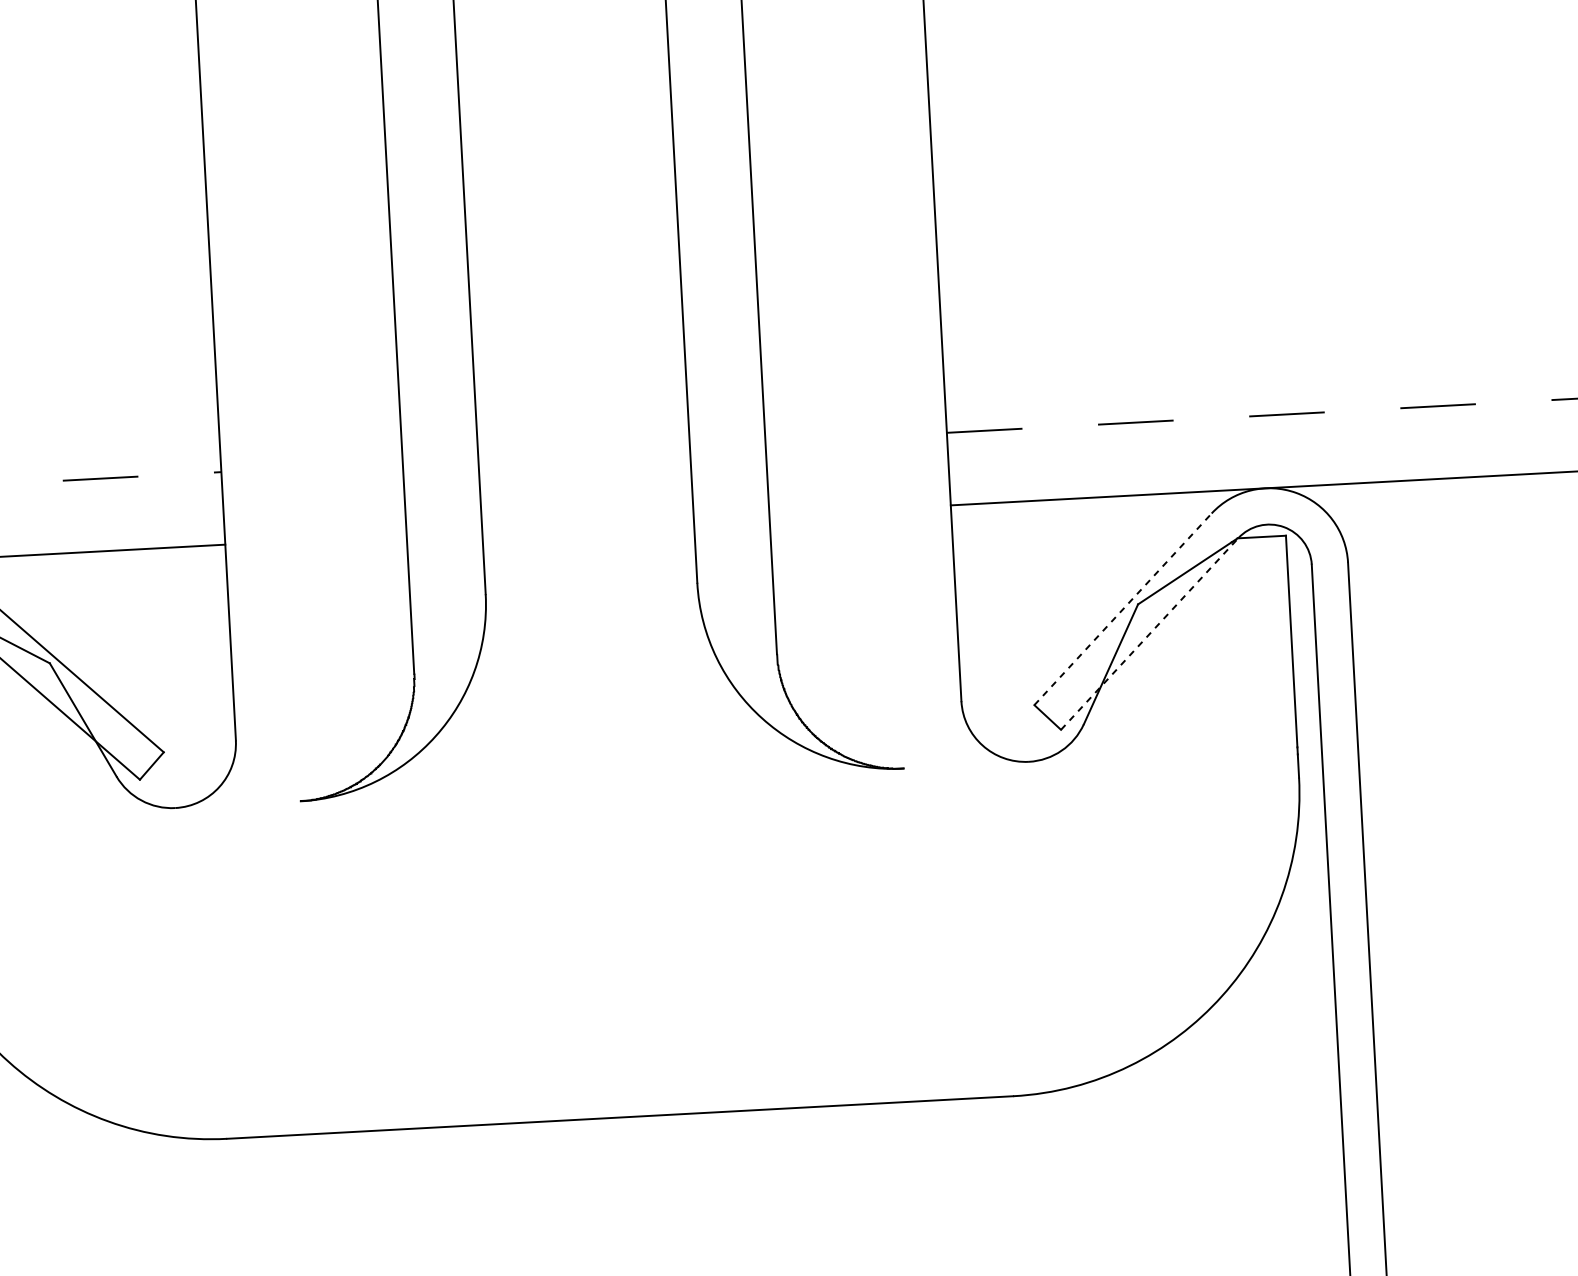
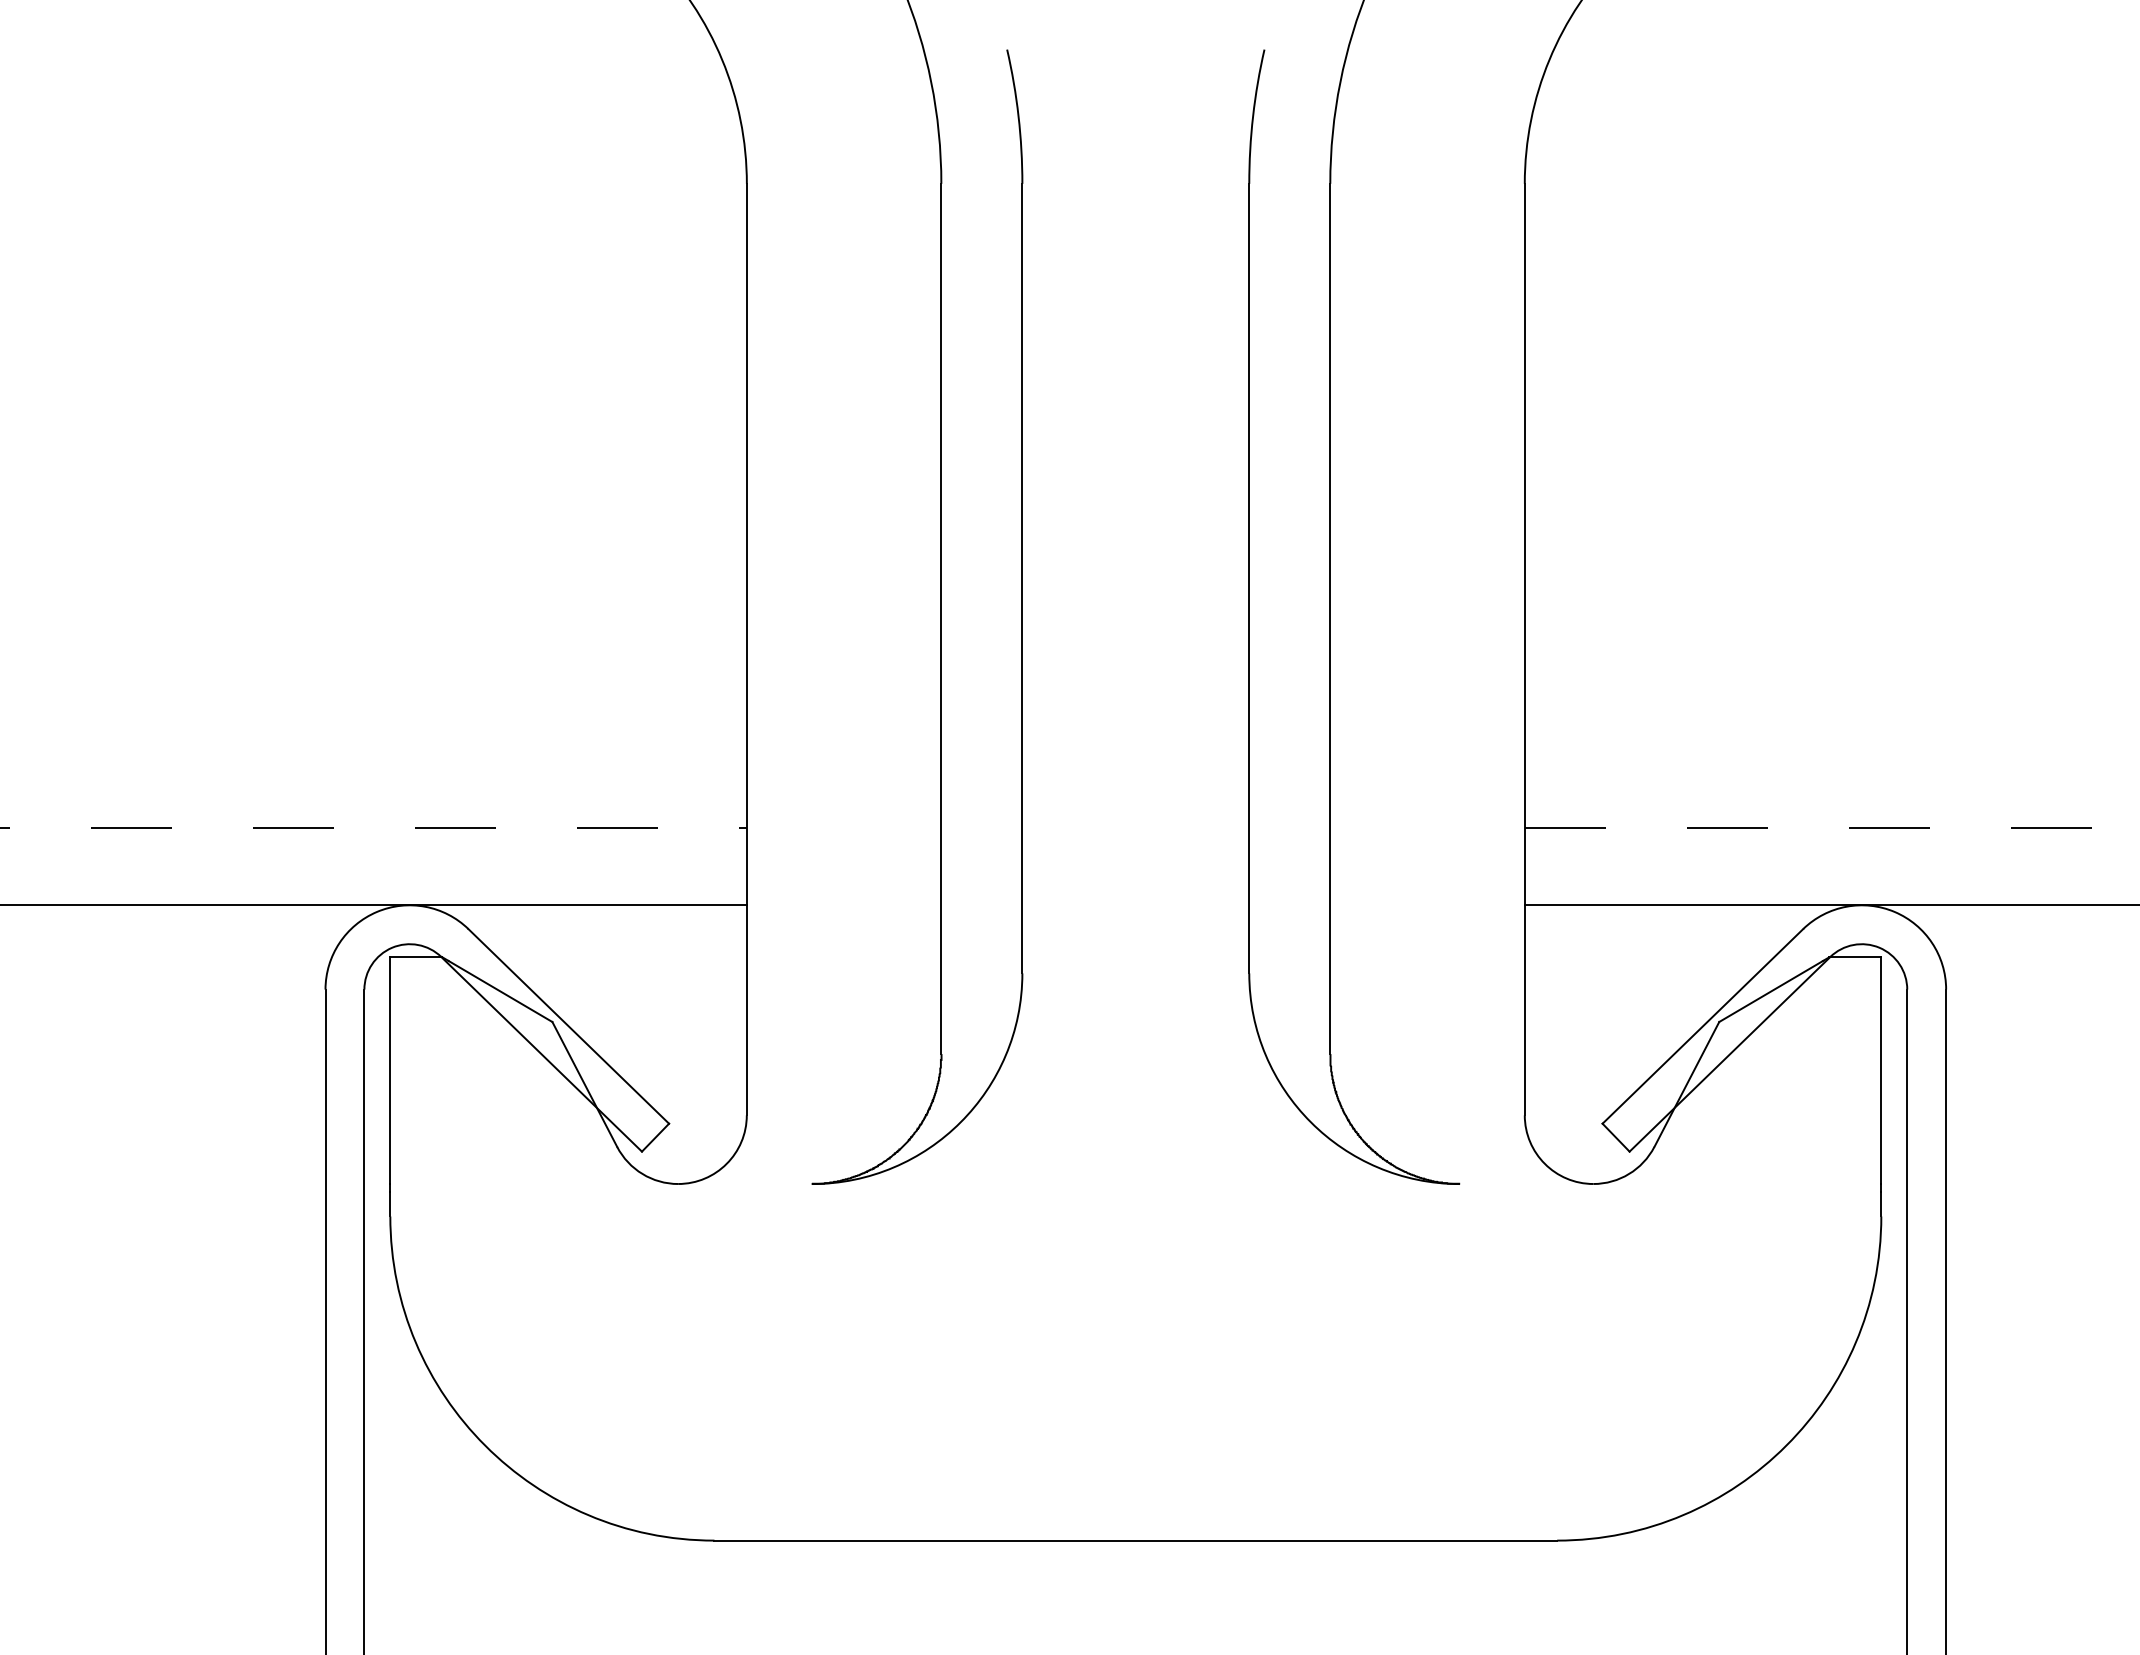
line: (1122, 609) -> (1702, 1026), dashed -> solid
line: (1149, 634) -> (1729, 1054), dashed -> solid

